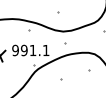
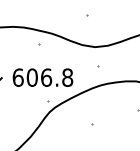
text: (30, 50) -> (42, 77), 991.1 -> 606.8

